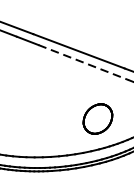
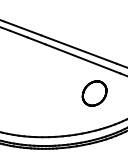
line: (84, 63) -> (83, 59), dashed -> solid
part: (97, 118) -> (94, 93), moved

